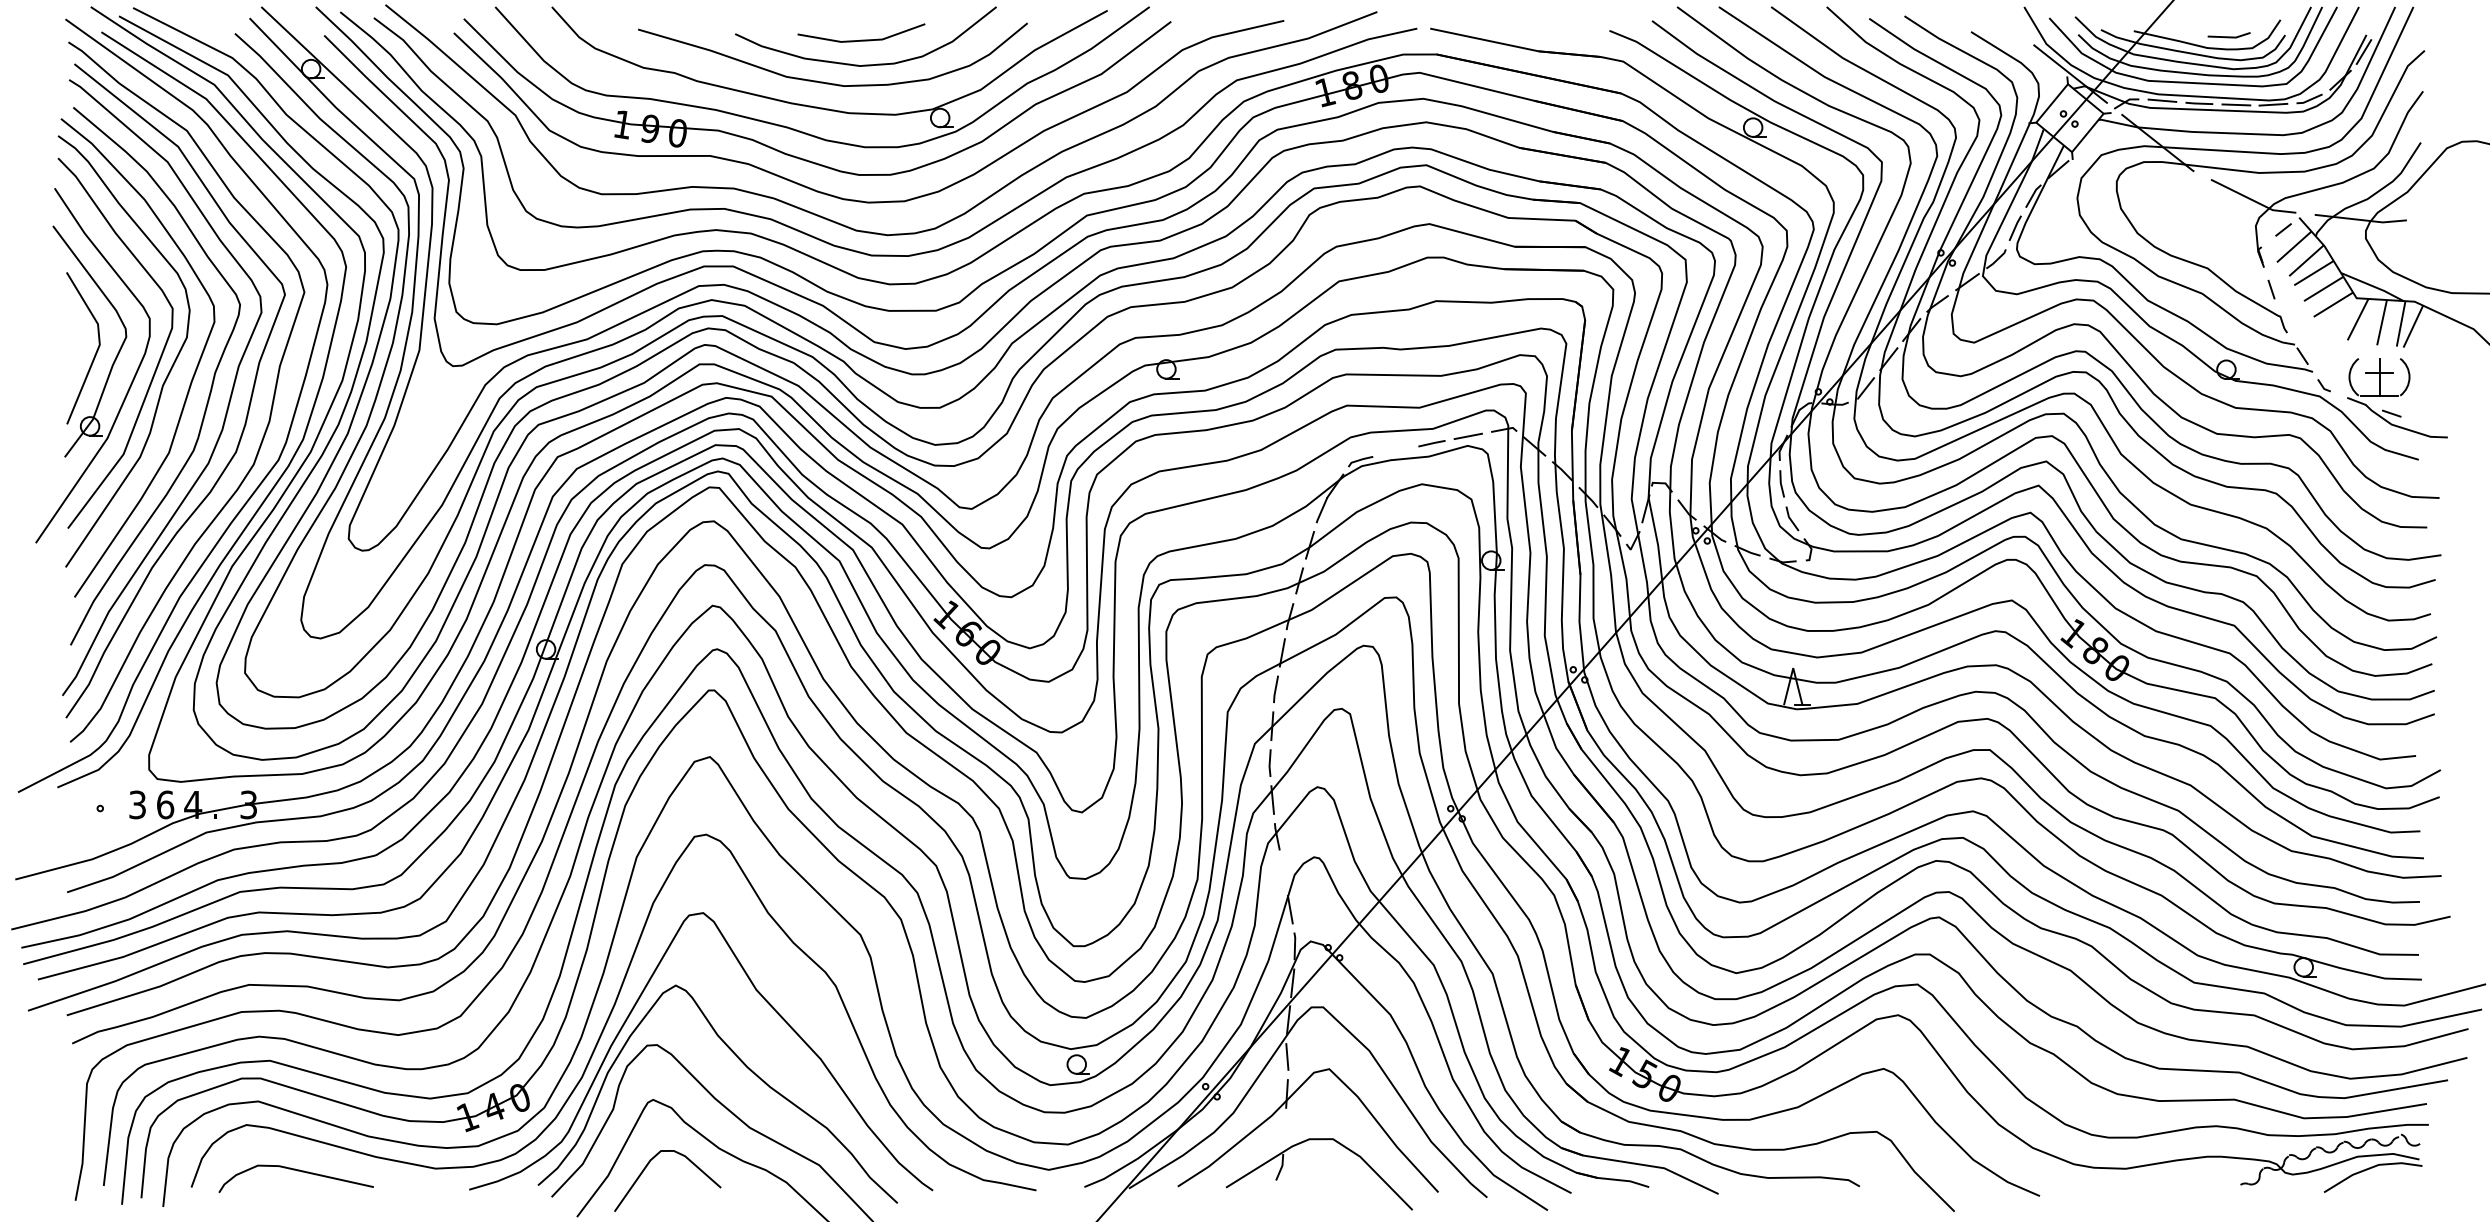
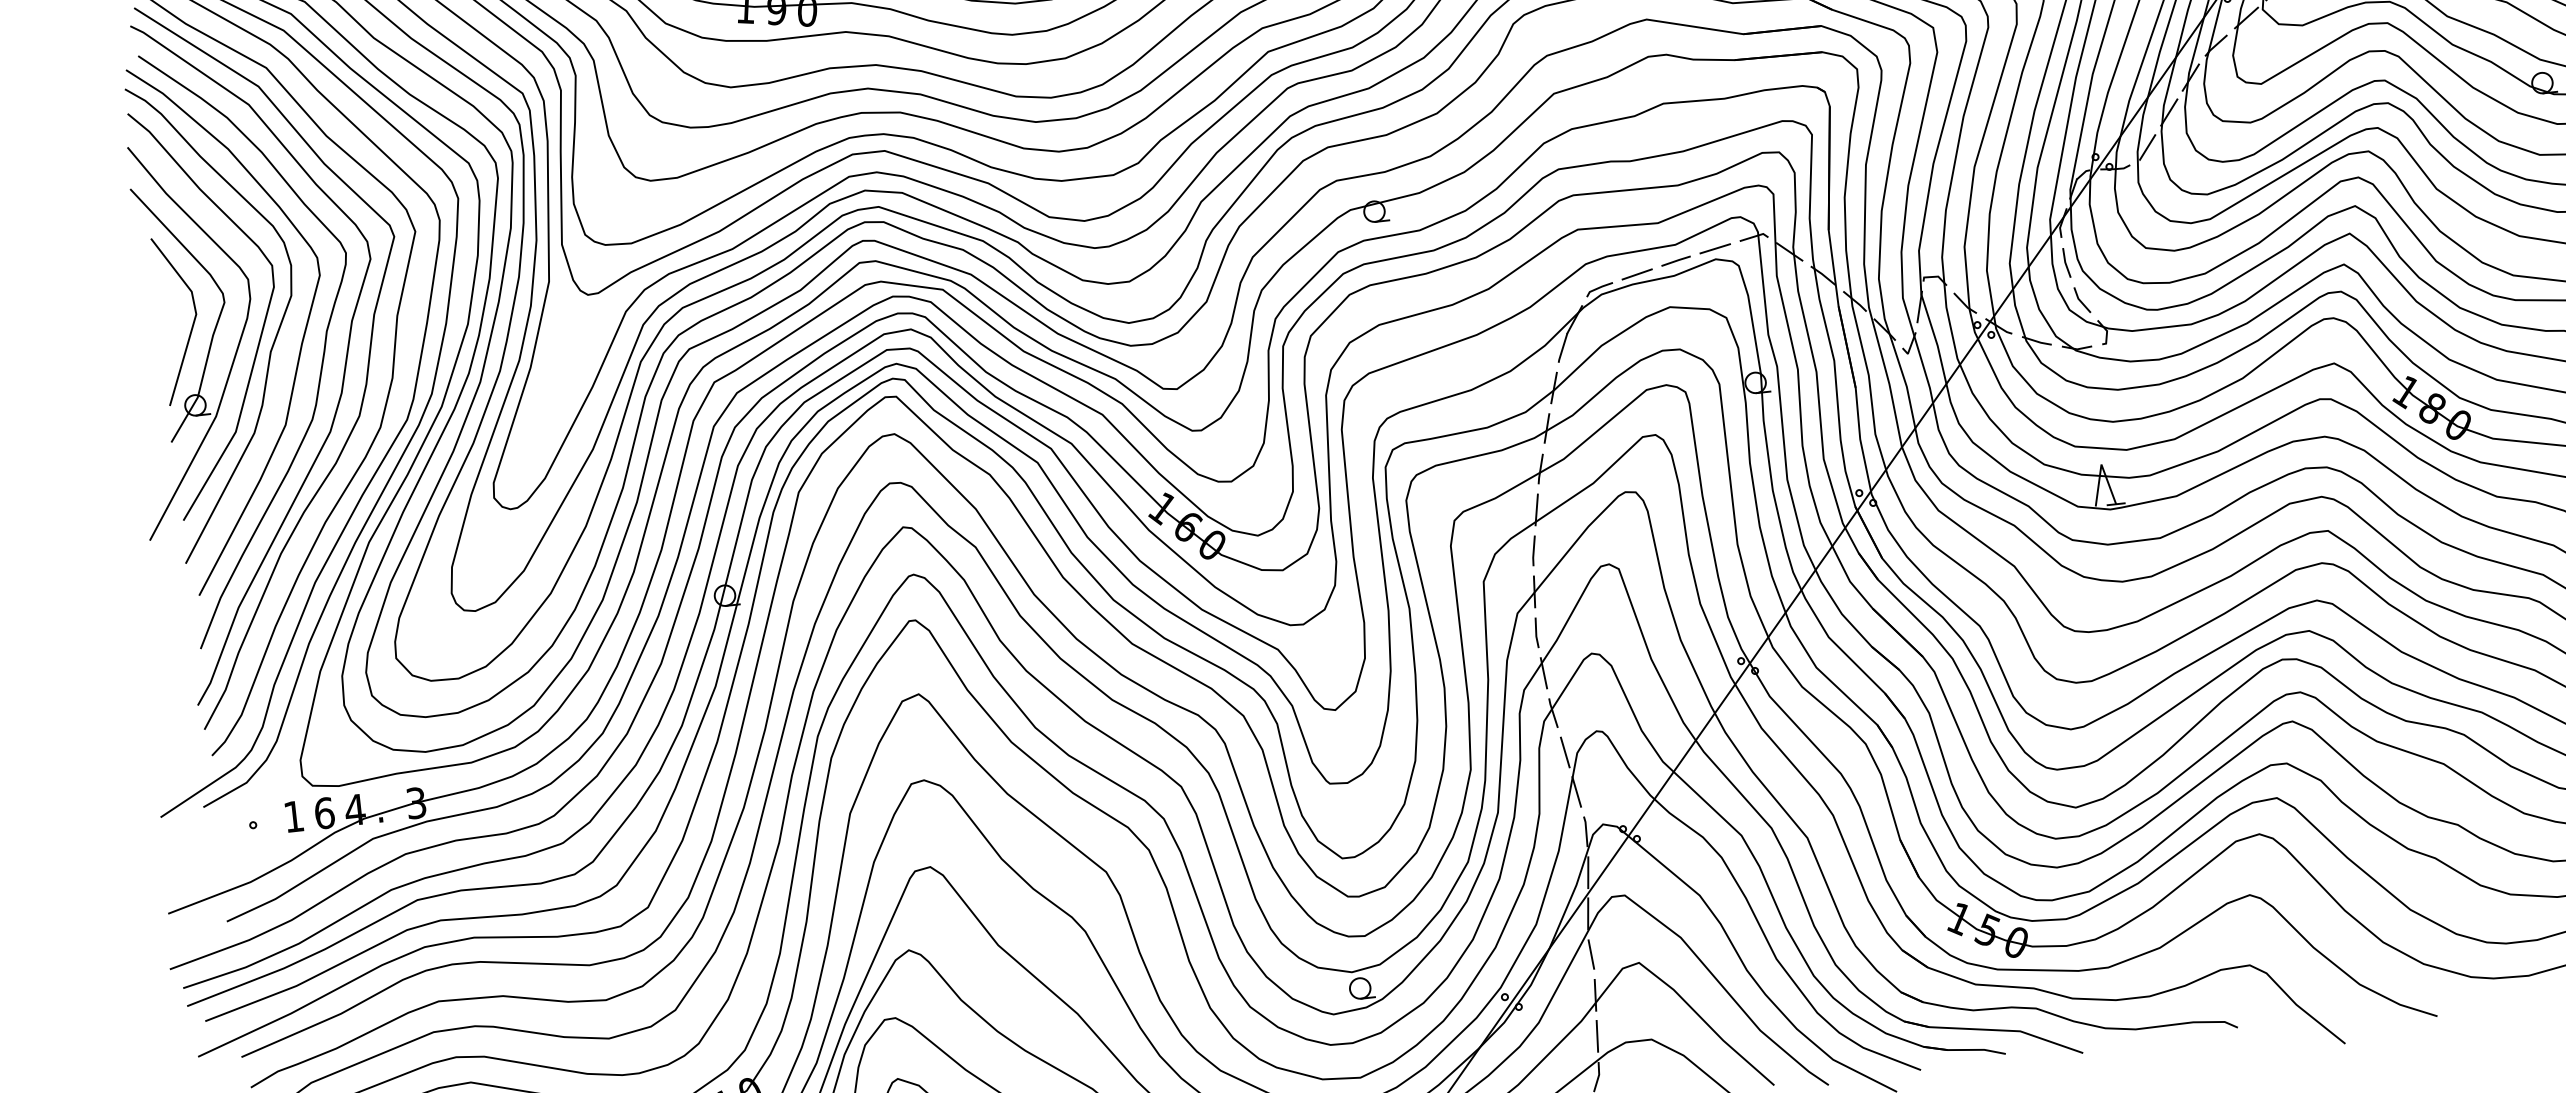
line: (1395, 451) -> (1636, 274), added
text: (137, 804) -> (293, 816), 3 -> 1
line: (1283, 872) -> (1564, 751), added
line: (1284, 1130) -> (1597, 1035), added

